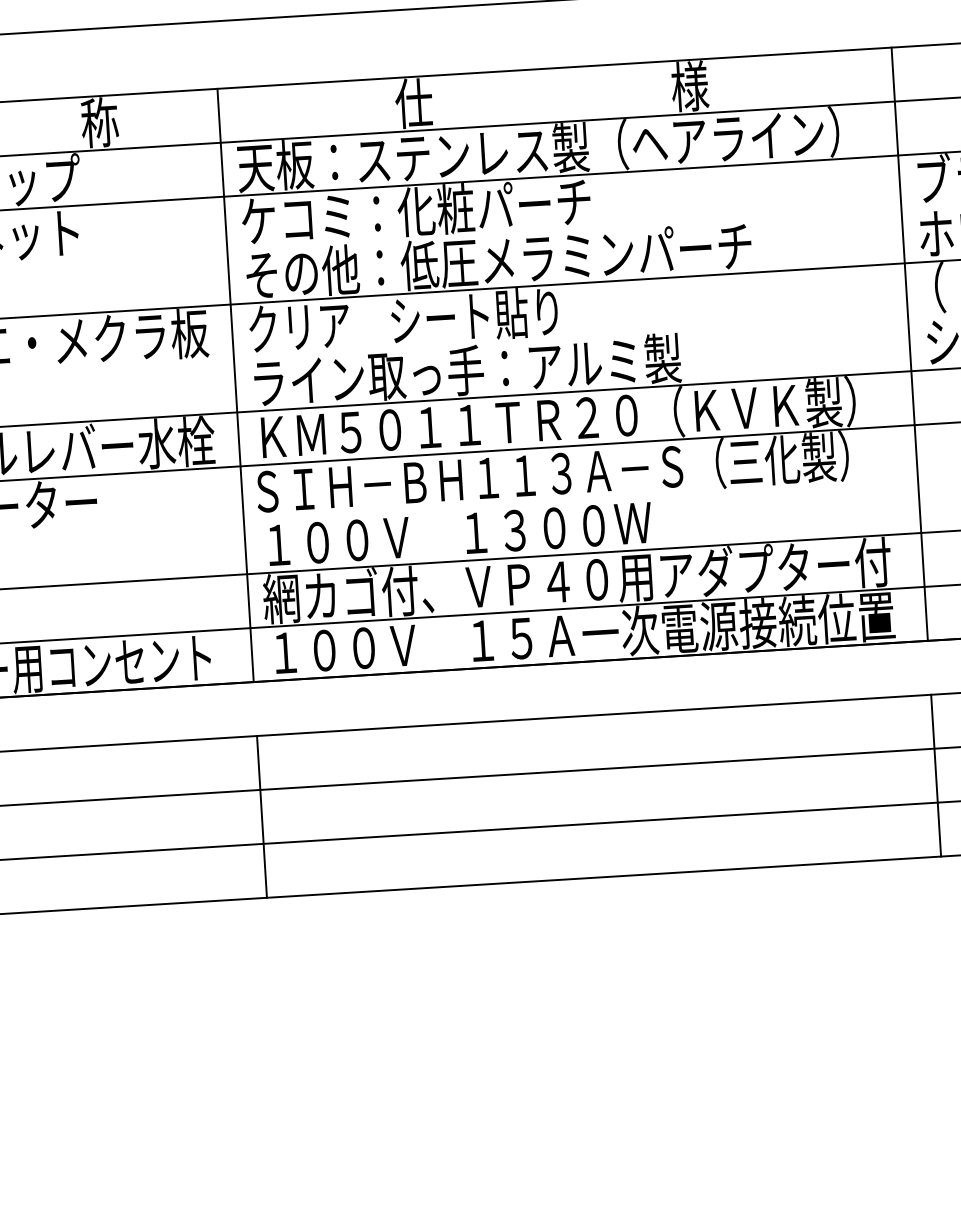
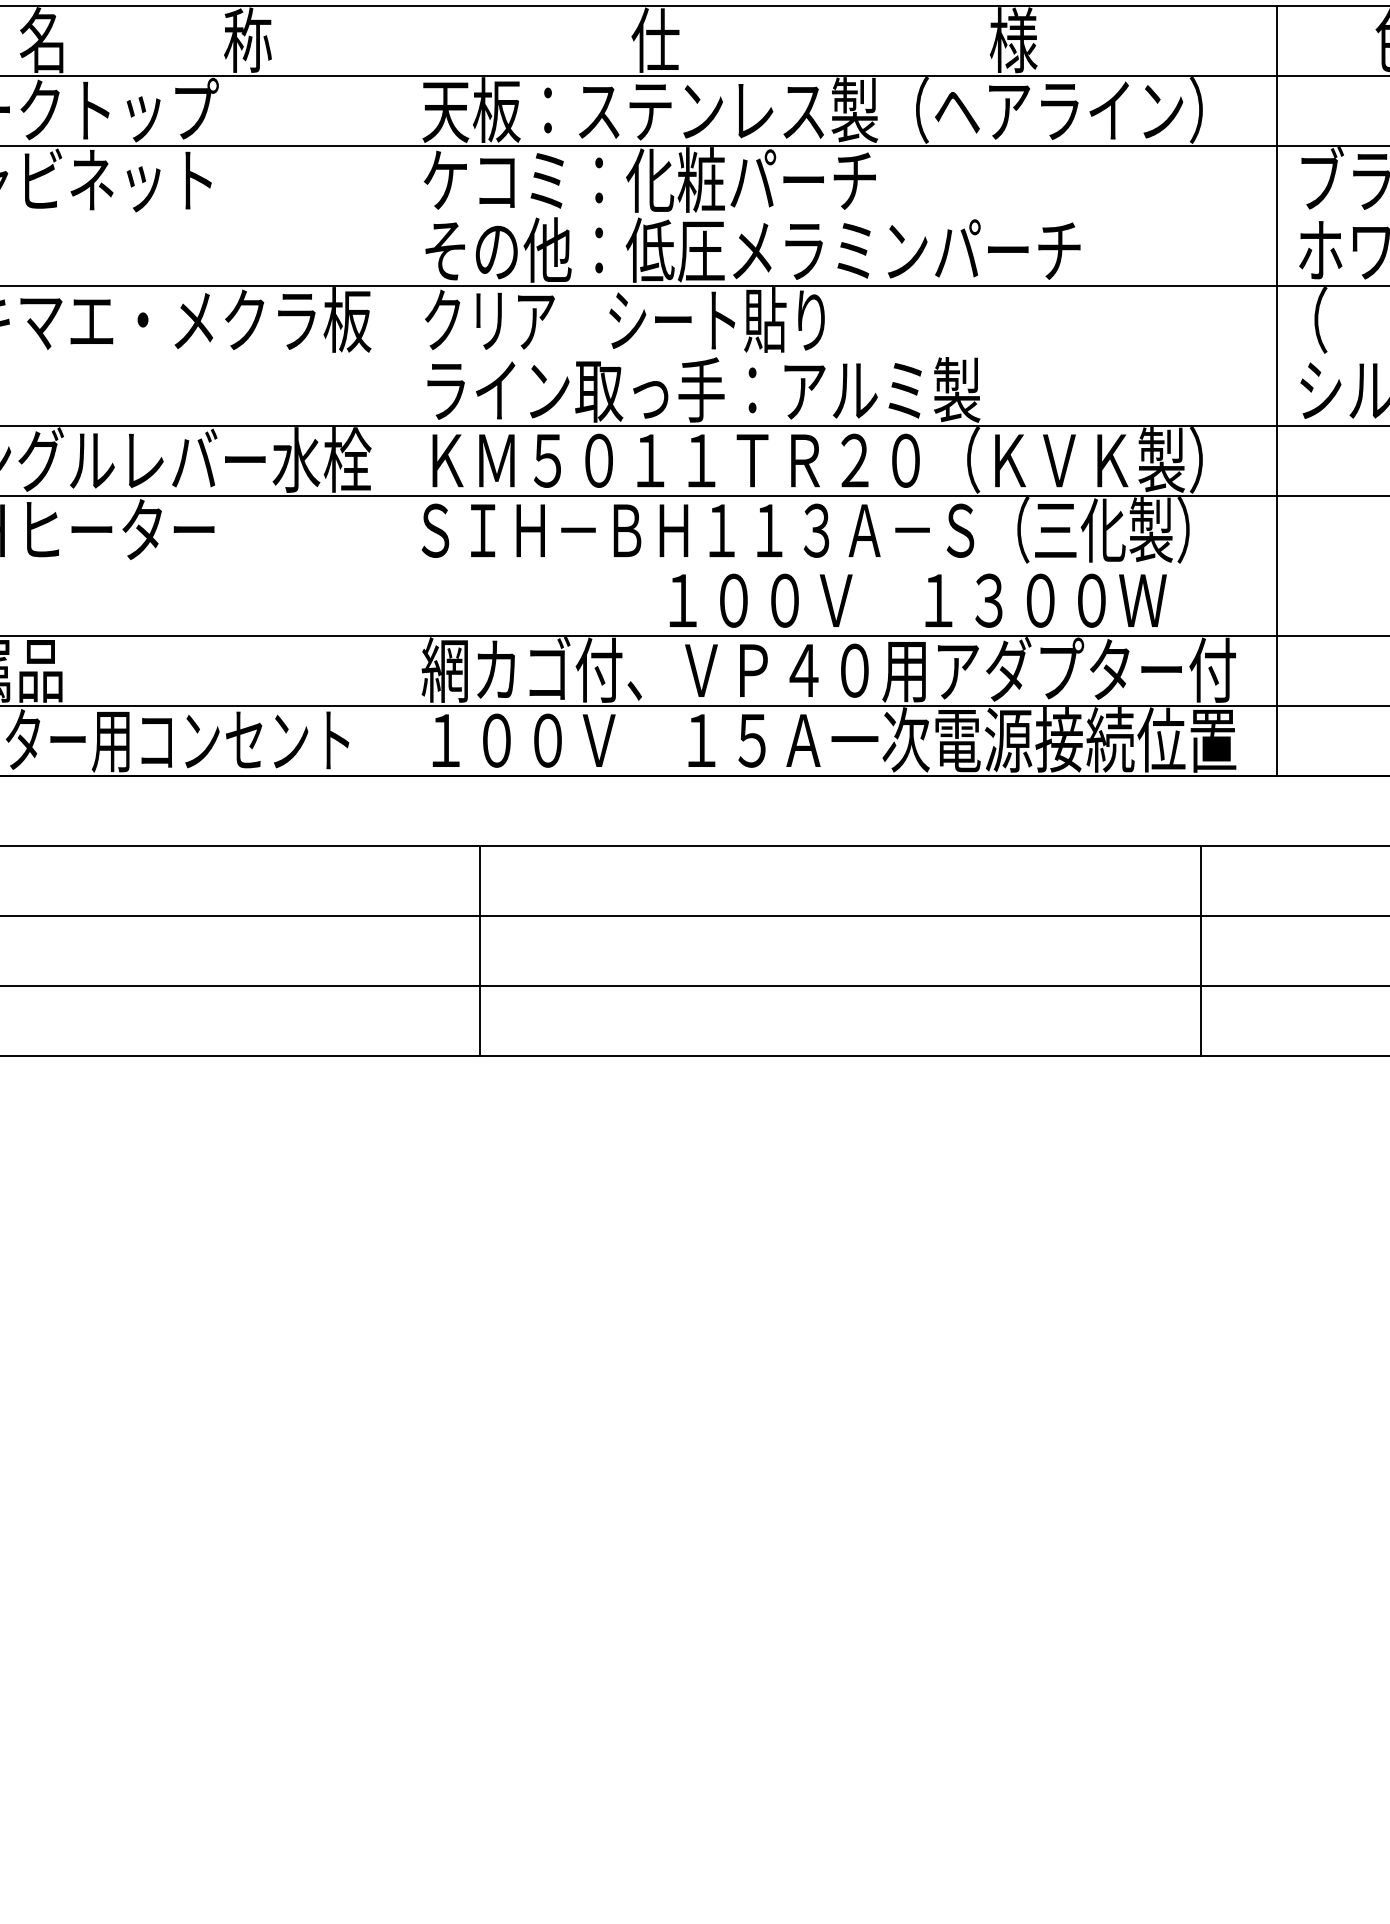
line: (235, 385) -> (402, 390), removed
text: (459, 533) -> (917, 600), moved
line: (936, 775) -> (1201, 950), moved
line: (261, 816) -> (479, 950), moved

